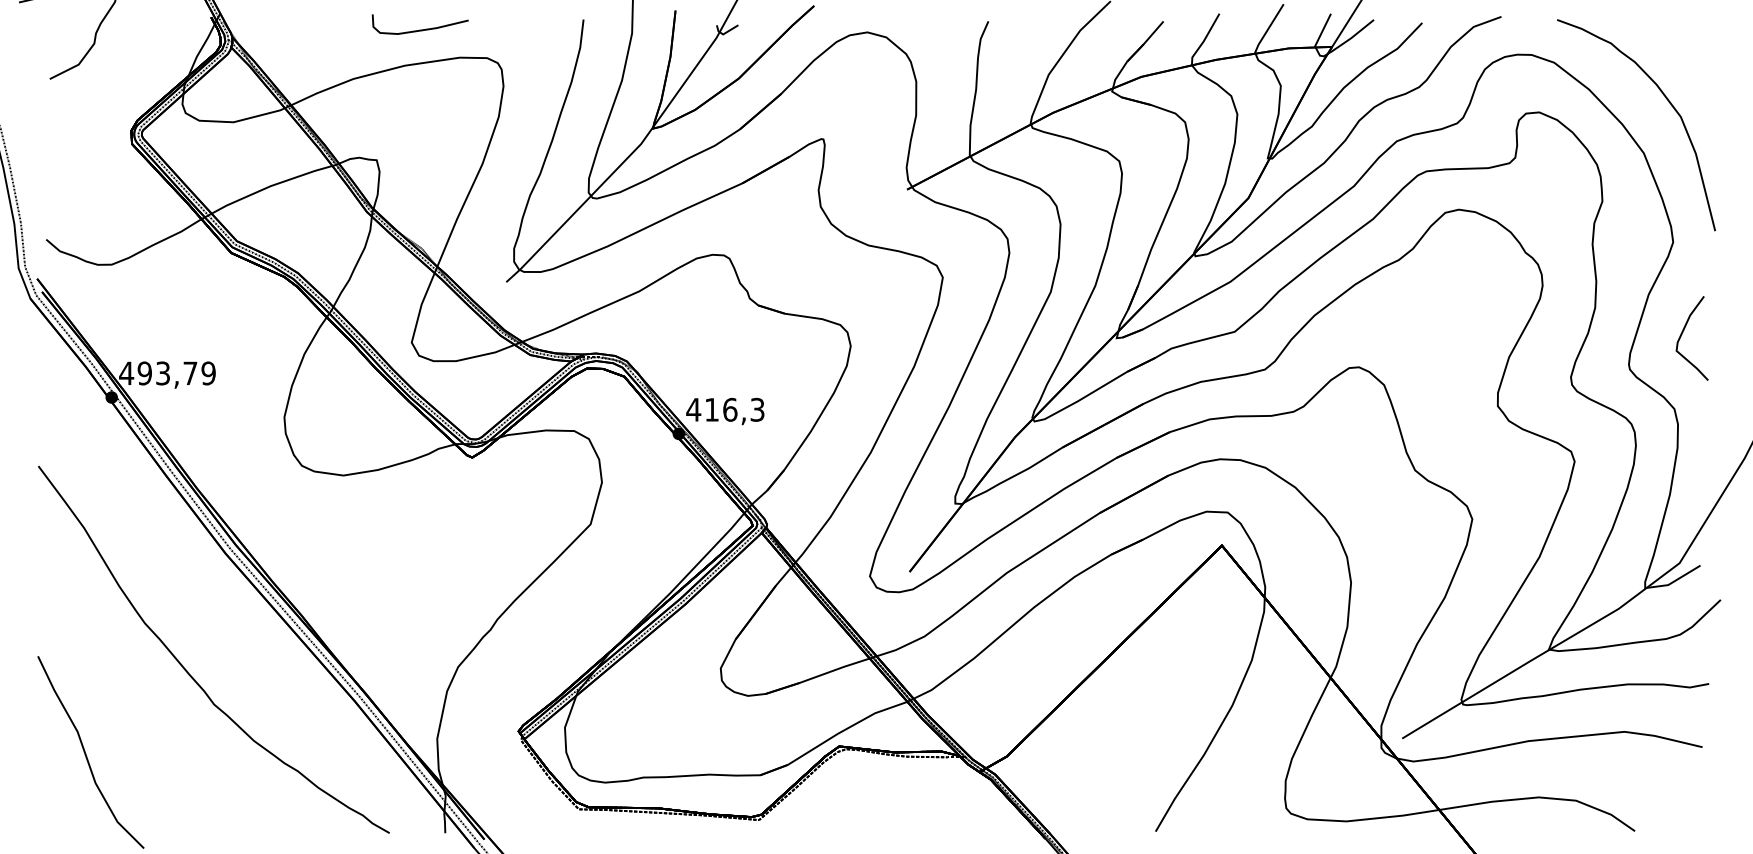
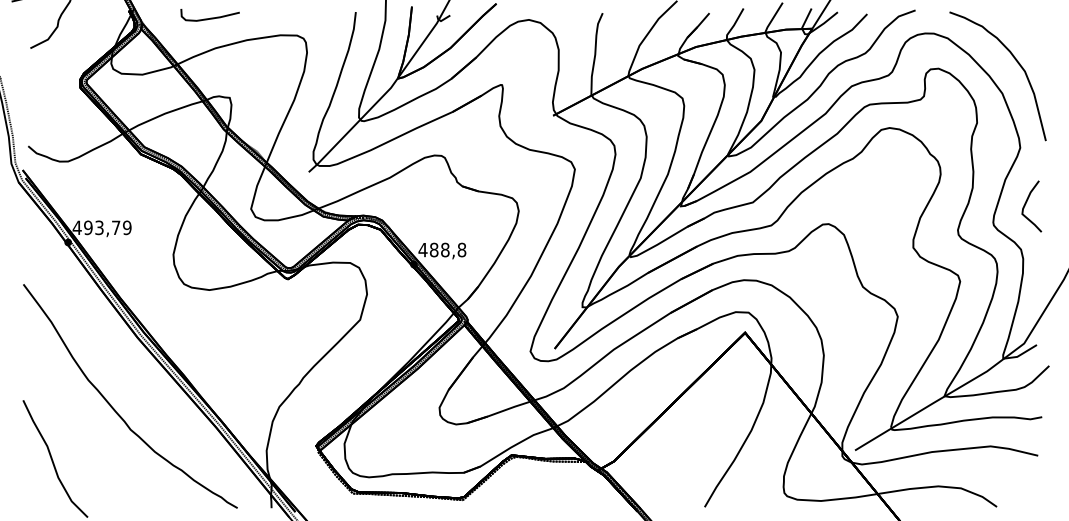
curve: (420, 28) -> (210, 17), moved
text: (733, 408) -> (447, 249), 416,3 -> 488,8

